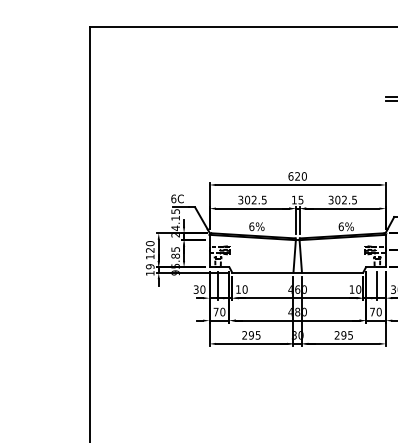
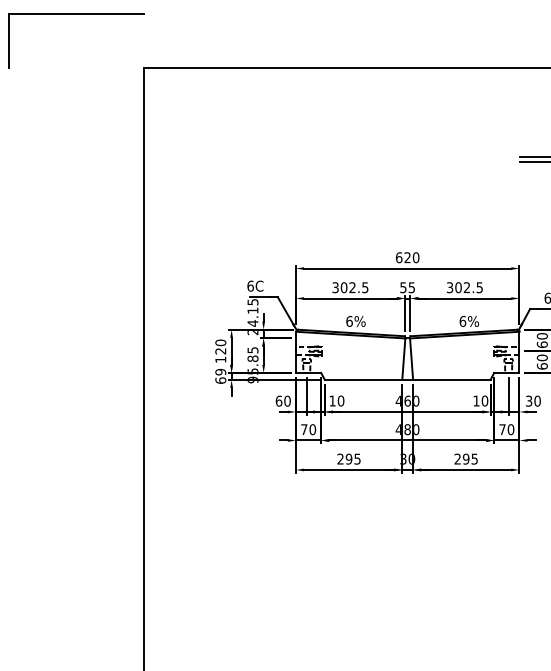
text: (294, 199) -> (403, 287), 15 -> 55
text: (150, 273) -> (220, 380), 19 -> 69
text: (195, 289) -> (278, 400), 30 -> 60

